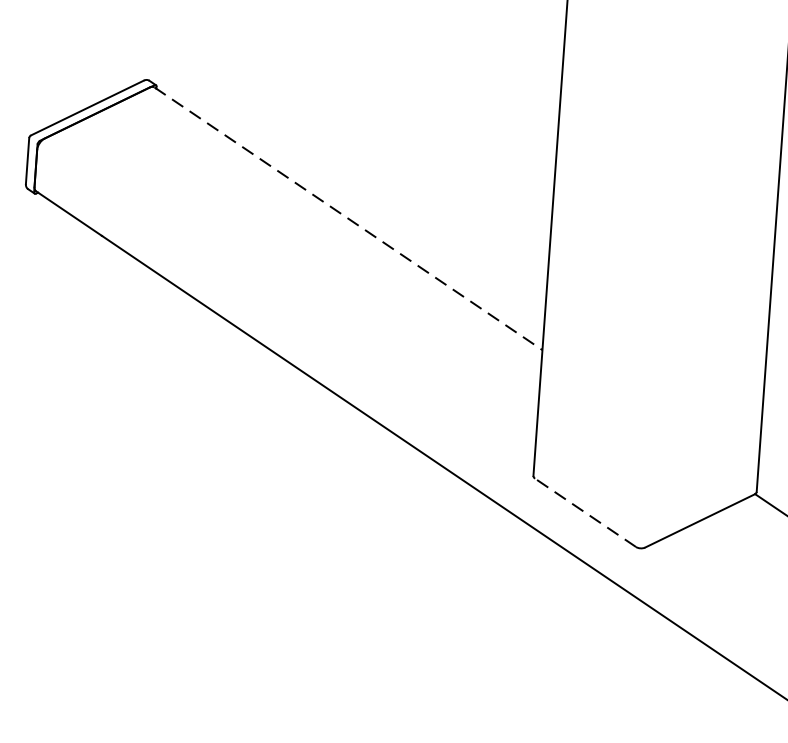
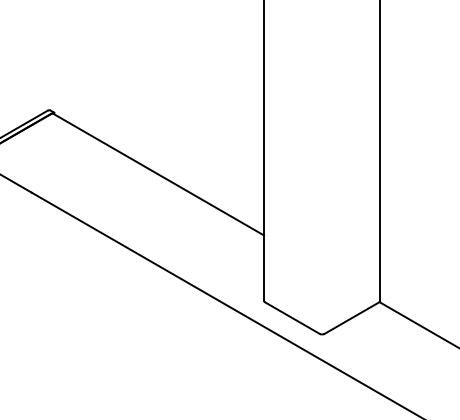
line: (348, 218) -> (158, 174), dashed -> solid
line: (585, 513) -> (292, 318), dashed -> solid

